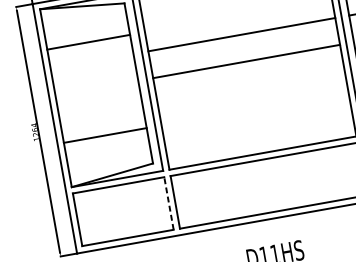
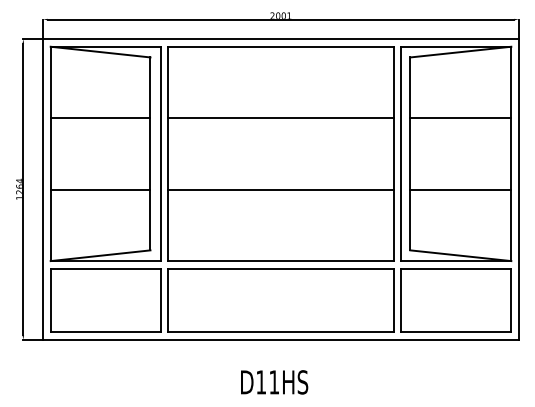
line: (88, 42) -> (100, 118), moved
line: (246, 61) -> (280, 189), moved
line: (105, 135) -> (100, 189), moved
line: (168, 203) -> (160, 300), dashed -> solid

